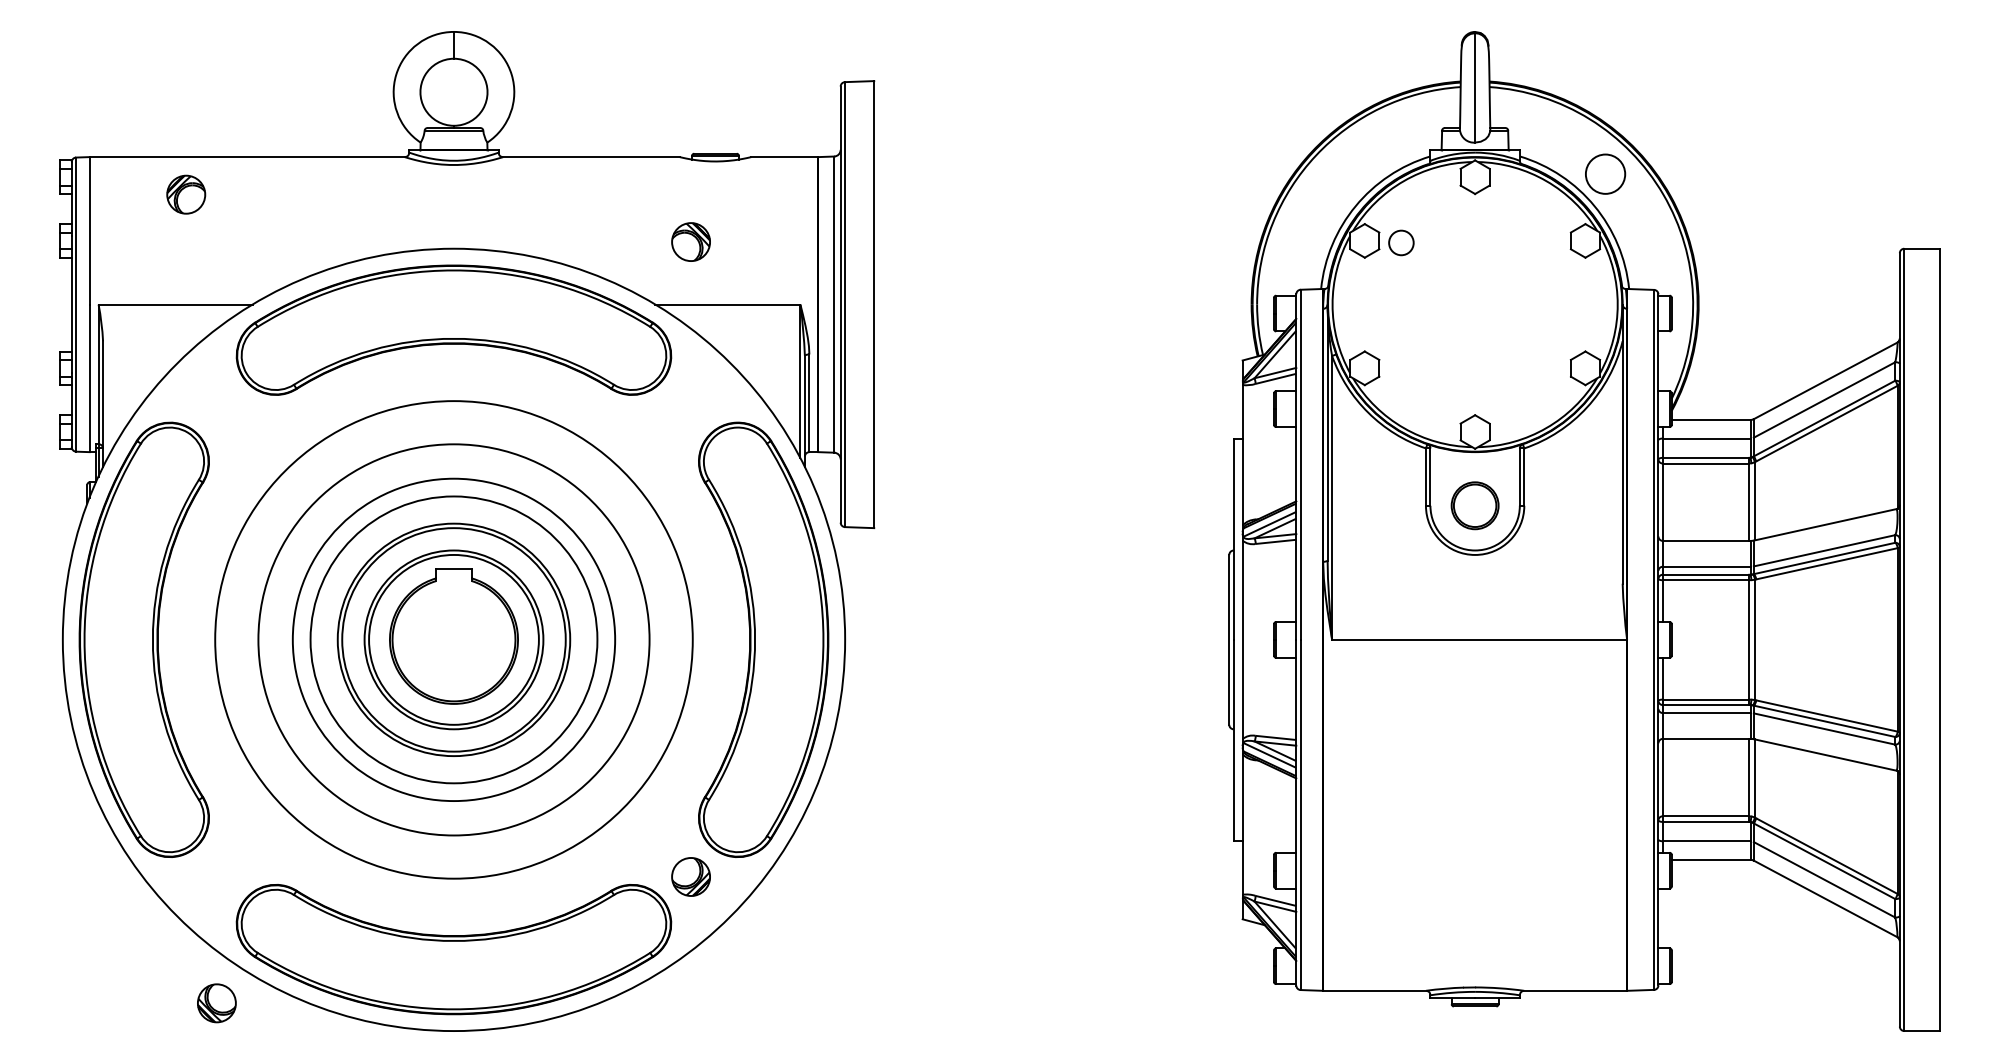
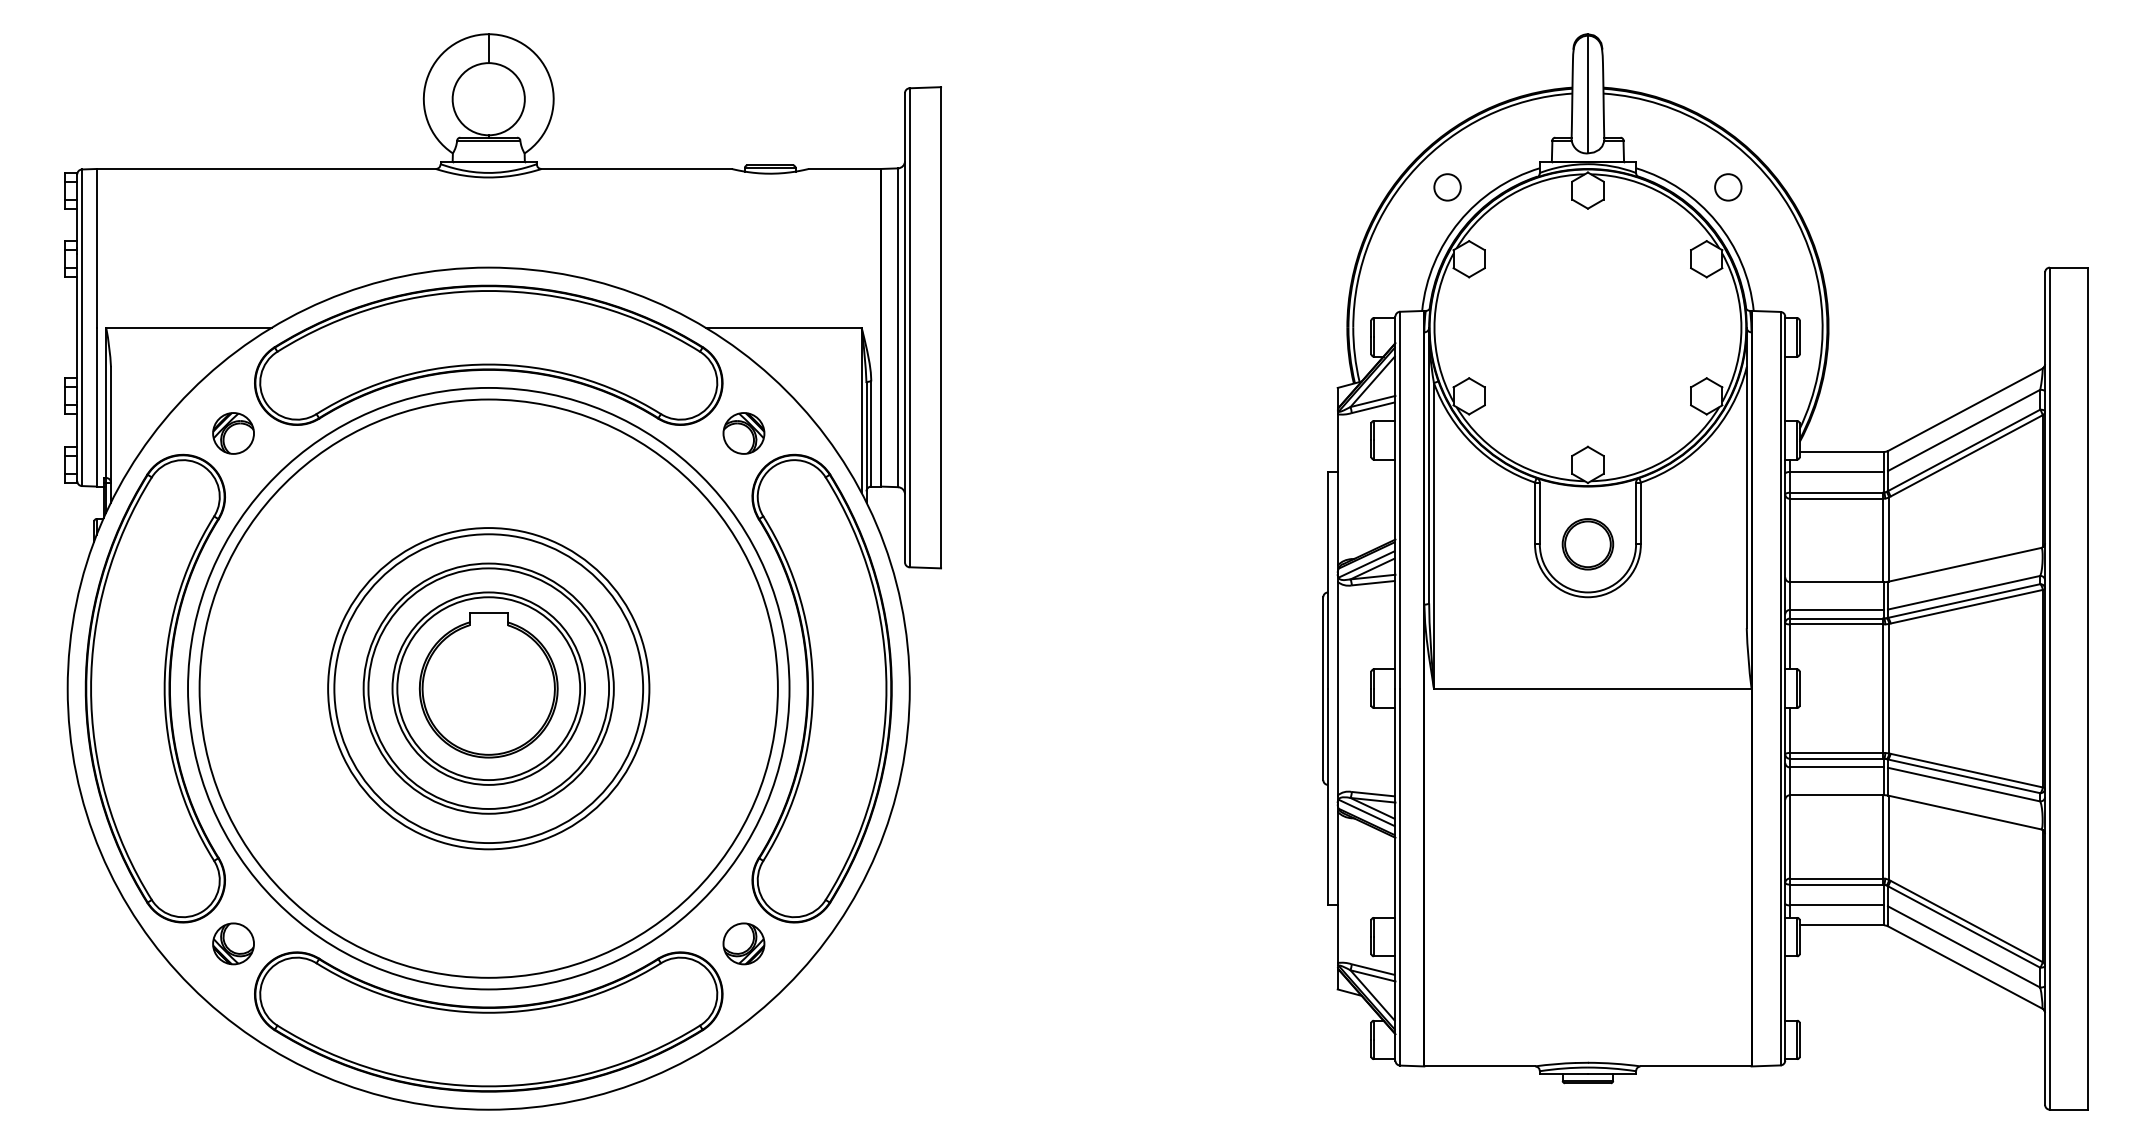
circle: (1605, 174) -> (1728, 187), size x0.62
part: (186, 194) -> (233, 433), moved
part: (690, 242) -> (743, 433), moved
circle: (1401, 243) -> (1447, 187), moved
circle: (453, 639) -> (488, 688), size x0.62
circle: (453, 639) -> (488, 688), size x1.43
circle: (453, 639) -> (488, 688), size x1.67
part: (216, 1002) -> (233, 943), moved

